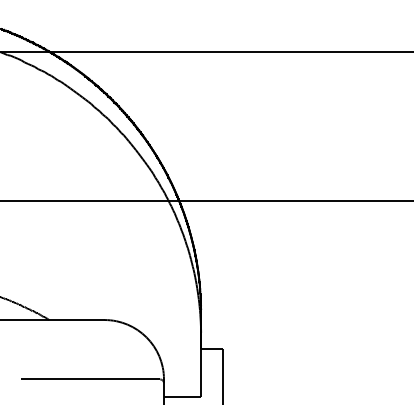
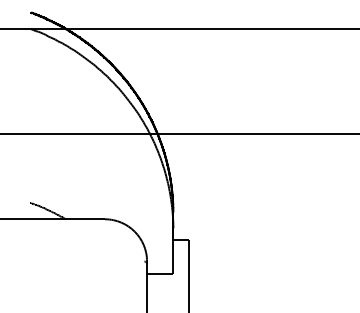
line: (89, 379) -> (94, 261), removed

